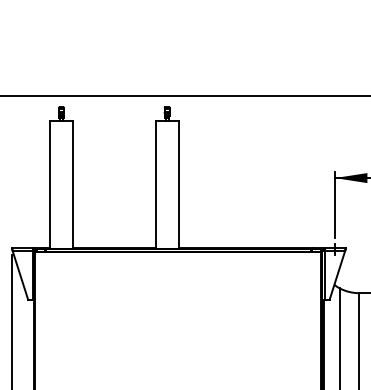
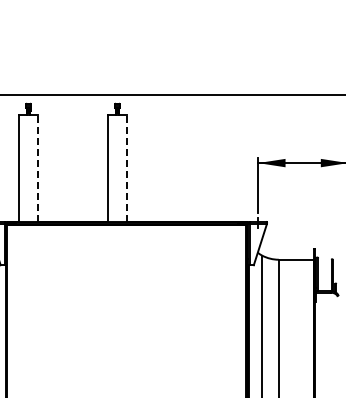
line: (73, 184) -> (38, 168), solid -> dashed
line: (179, 184) -> (127, 168), solid -> dashed

